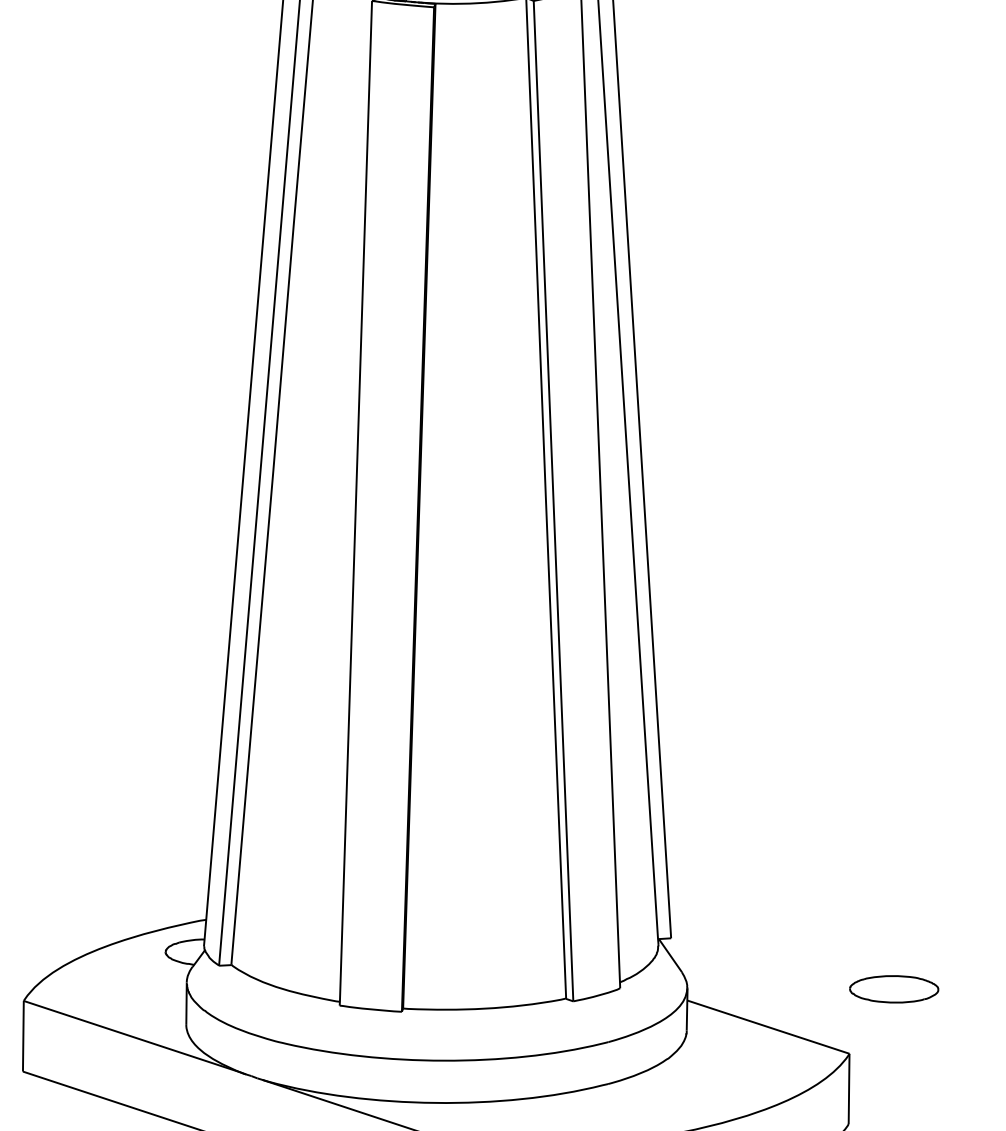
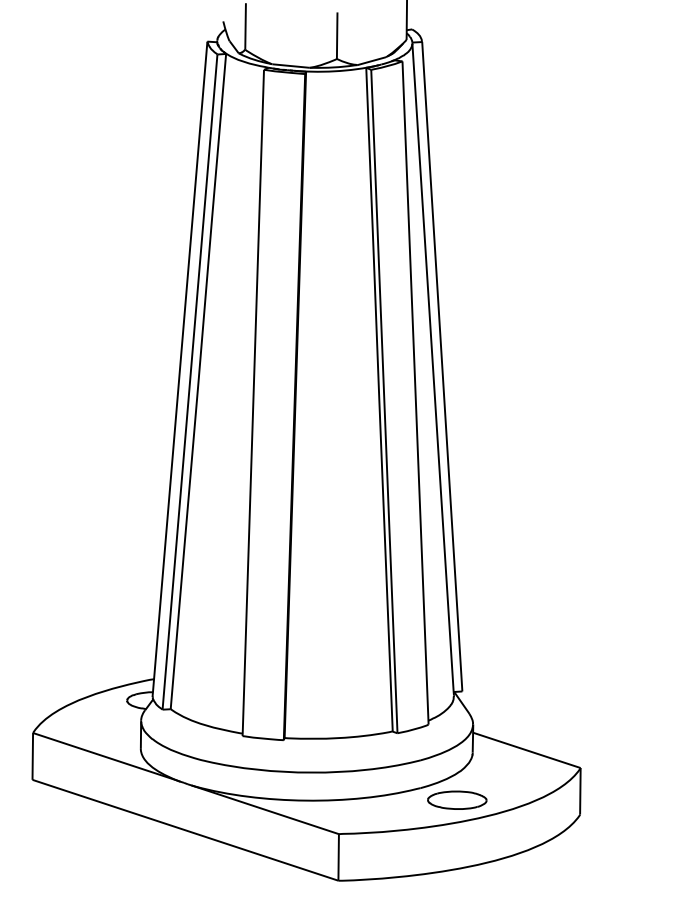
part: (894, 988) -> (457, 799), moved

